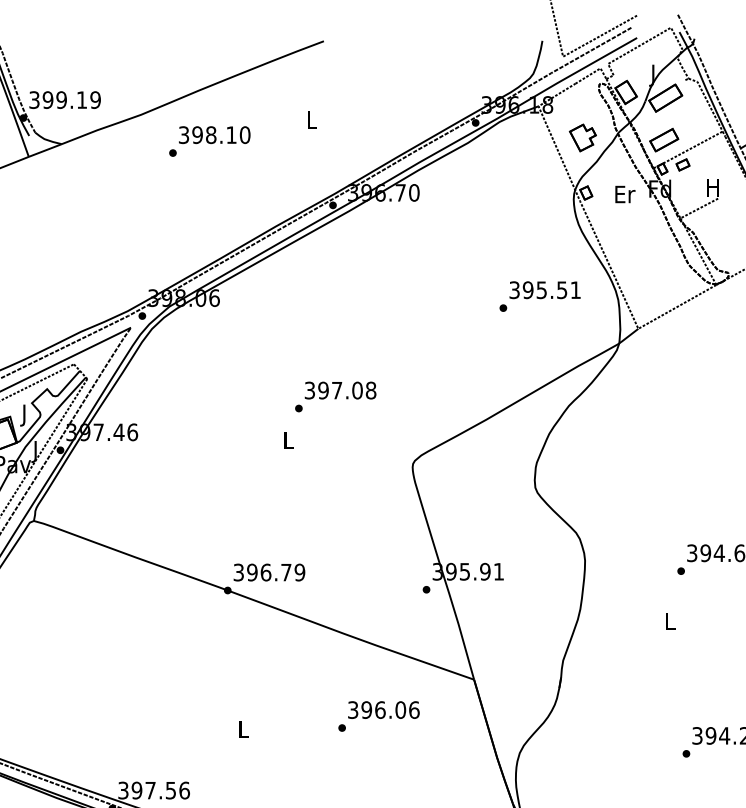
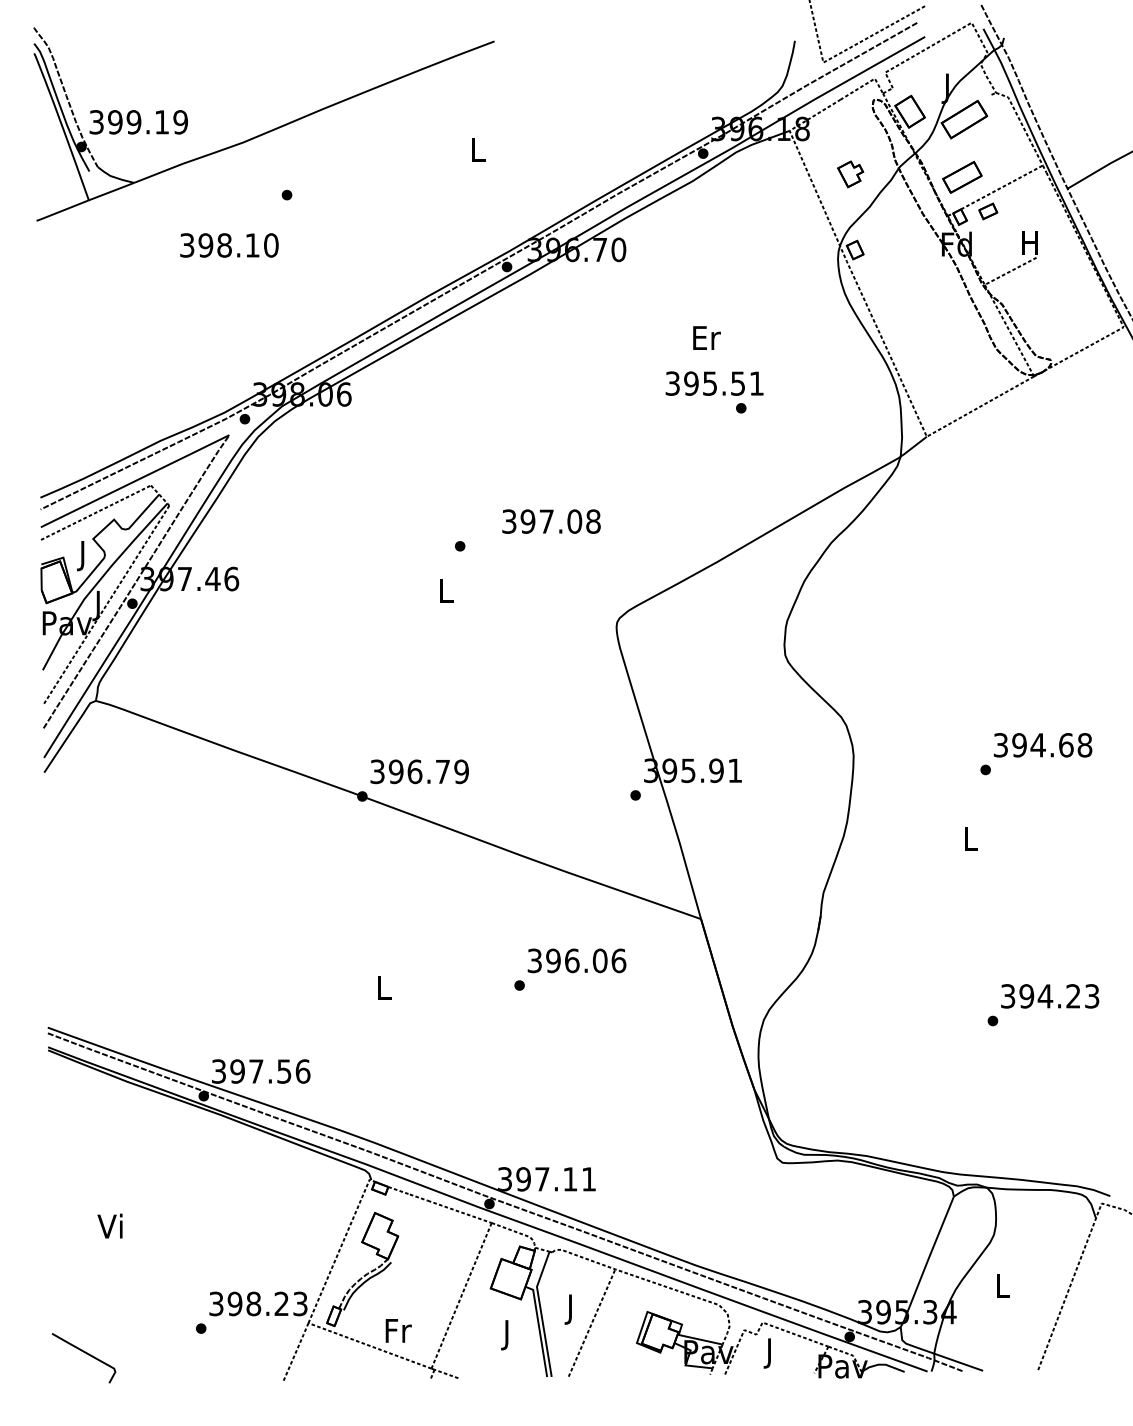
text: (214, 135) -> (229, 245), moved
part: (582, 138) -> (850, 174), size x0.7
text: (625, 194) -> (706, 337), moved
text: (545, 290) -> (714, 383), moved
text: (340, 390) -> (551, 521), moved

